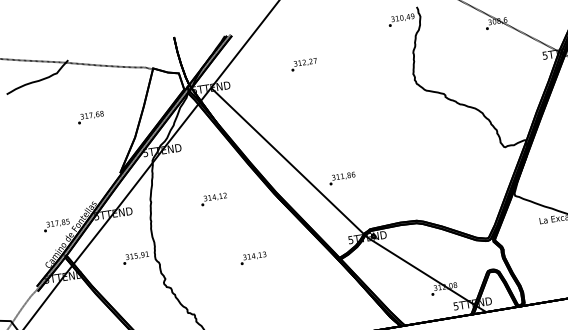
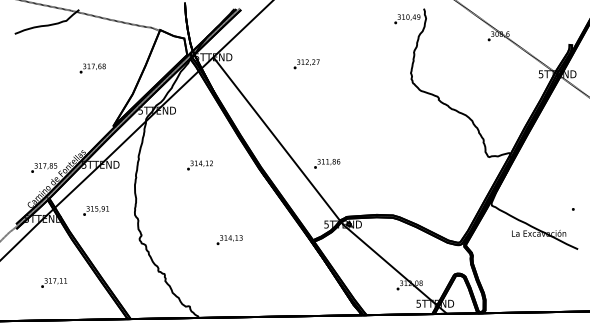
text: (303, 65) -> (306, 64), moved
text: (135, 257) -> (95, 210), moved
text: (253, 257) -> (229, 239), moved

